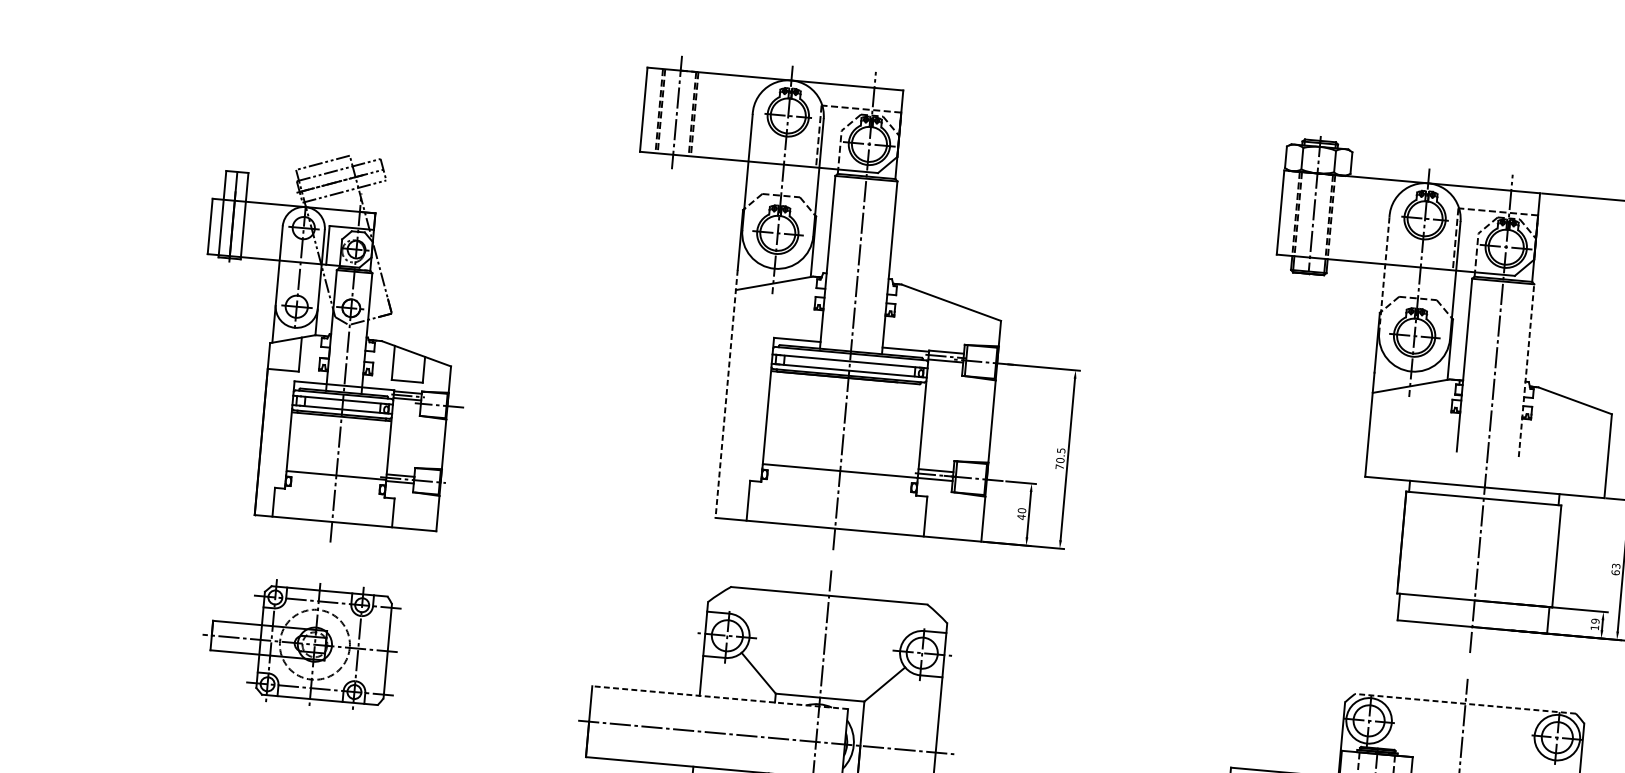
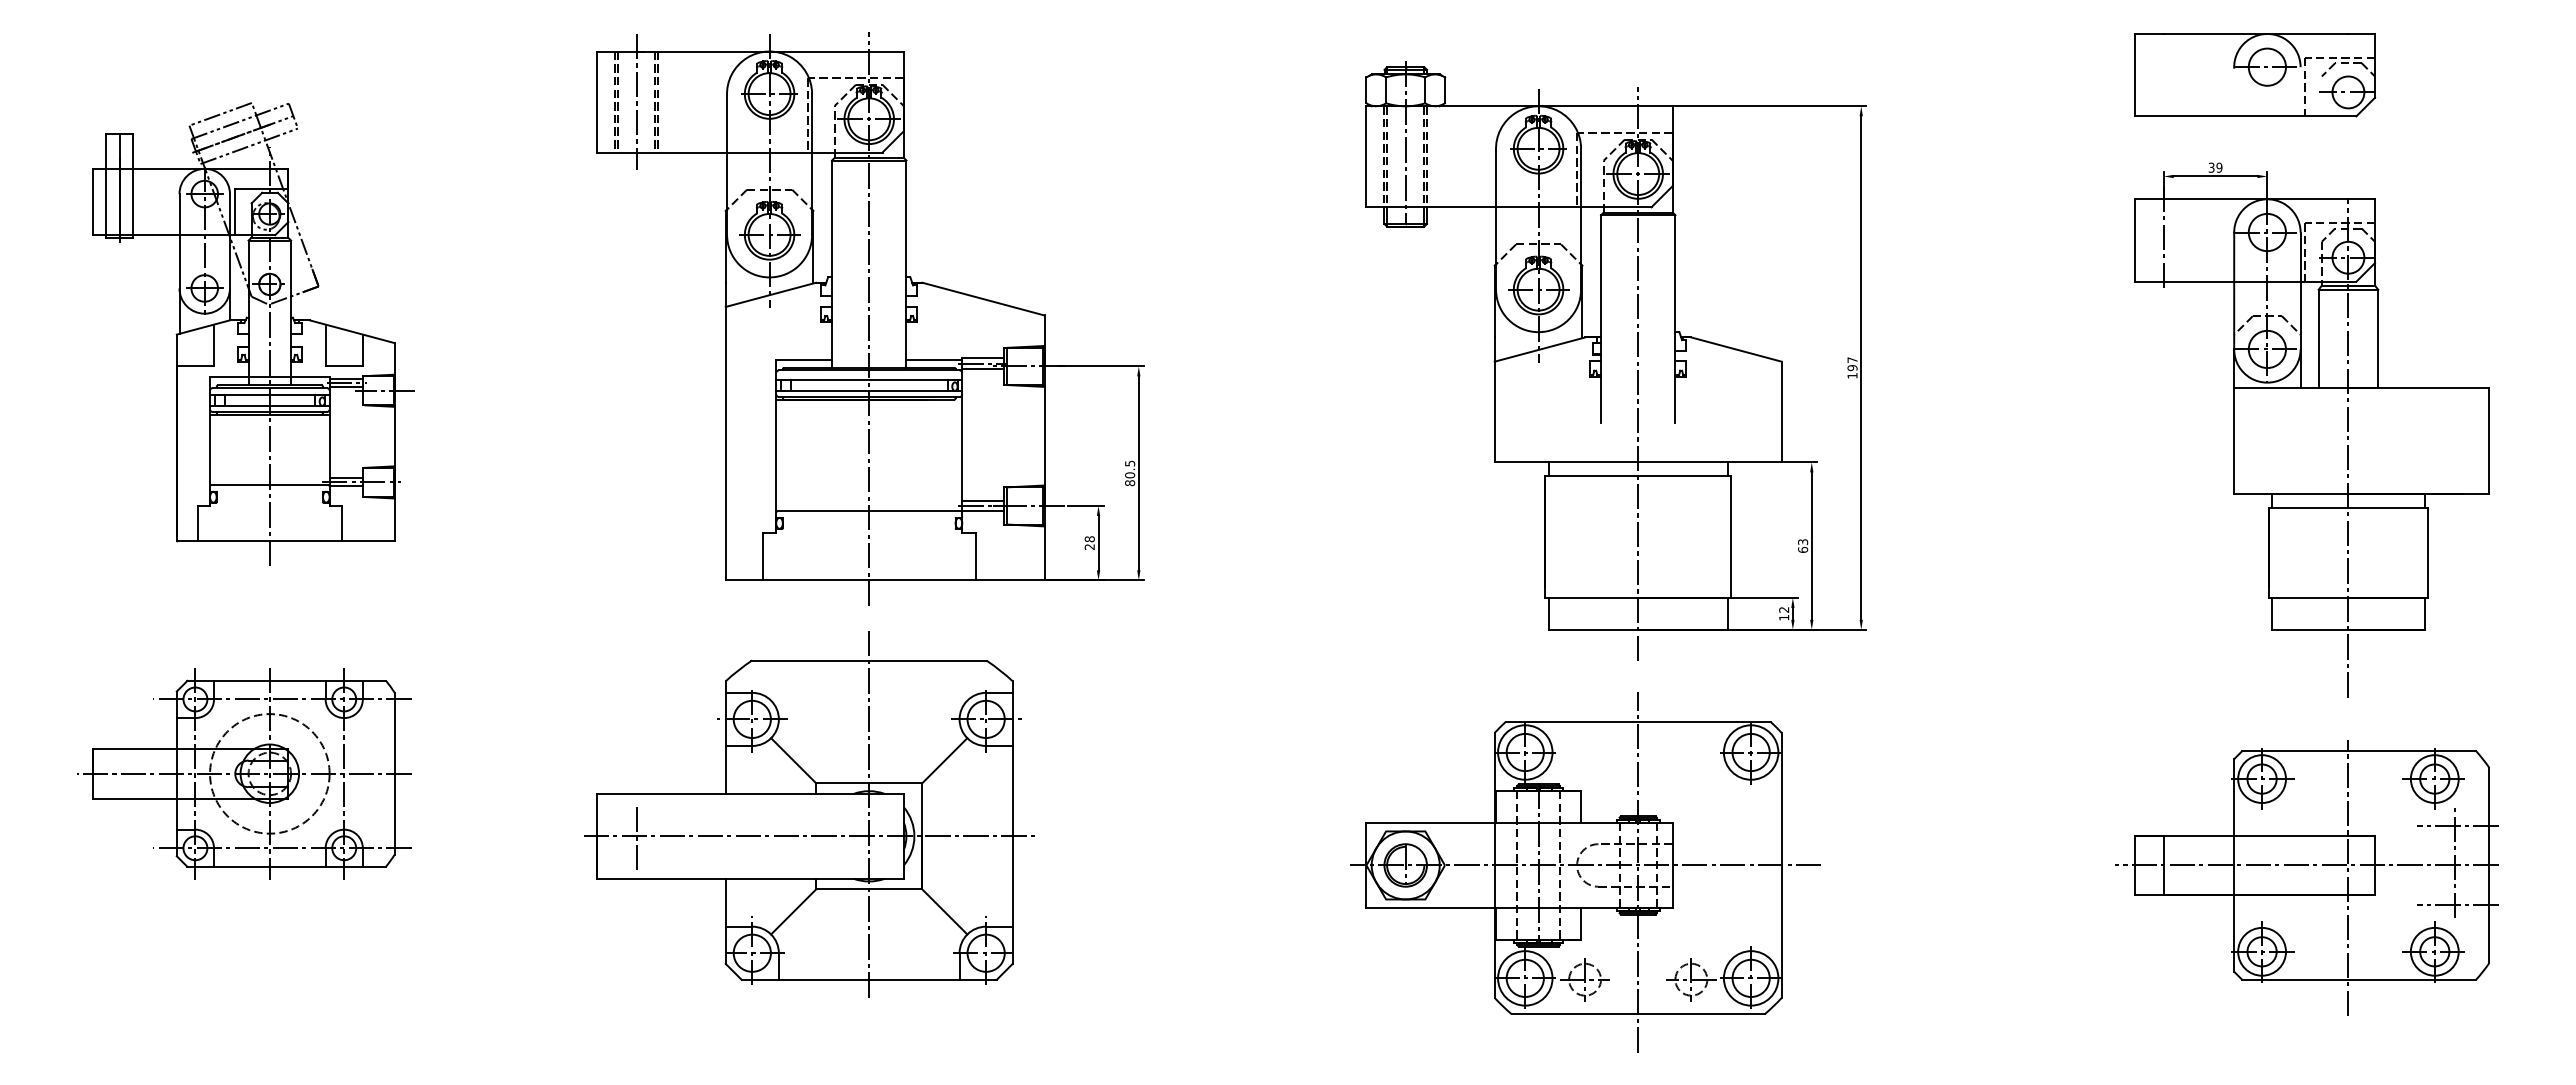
line: (1384, 275) -> (1496, 220), dashed -> solid
part: (334, 347) -> (253, 333), moved
line: (1526, 370) -> (1675, 318), dashed -> solid
line: (726, 393) -> (725, 431), dashed -> solid
text: (1060, 467) -> (1130, 483), 70.5 -> 80.5
text: (1021, 514) -> (1089, 543), 40 -> 28
text: (1595, 620) -> (1784, 609), 19 -> 12
part: (300, 643) -> (244, 773), size x1.43
line: (719, 697) -> (749, 793), dashed -> solid
line: (1464, 703) -> (1637, 721), dashed -> solid
line: (622, 724) -> (636, 836), added

